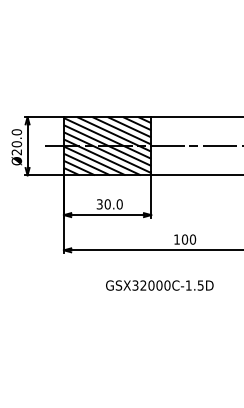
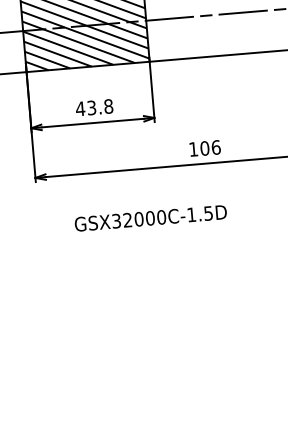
text: (109, 204) -> (94, 107), 30.0 -> 43.8
text: (193, 239) -> (216, 147), 100 -> 106
text: (159, 285) -> (150, 218), moved

